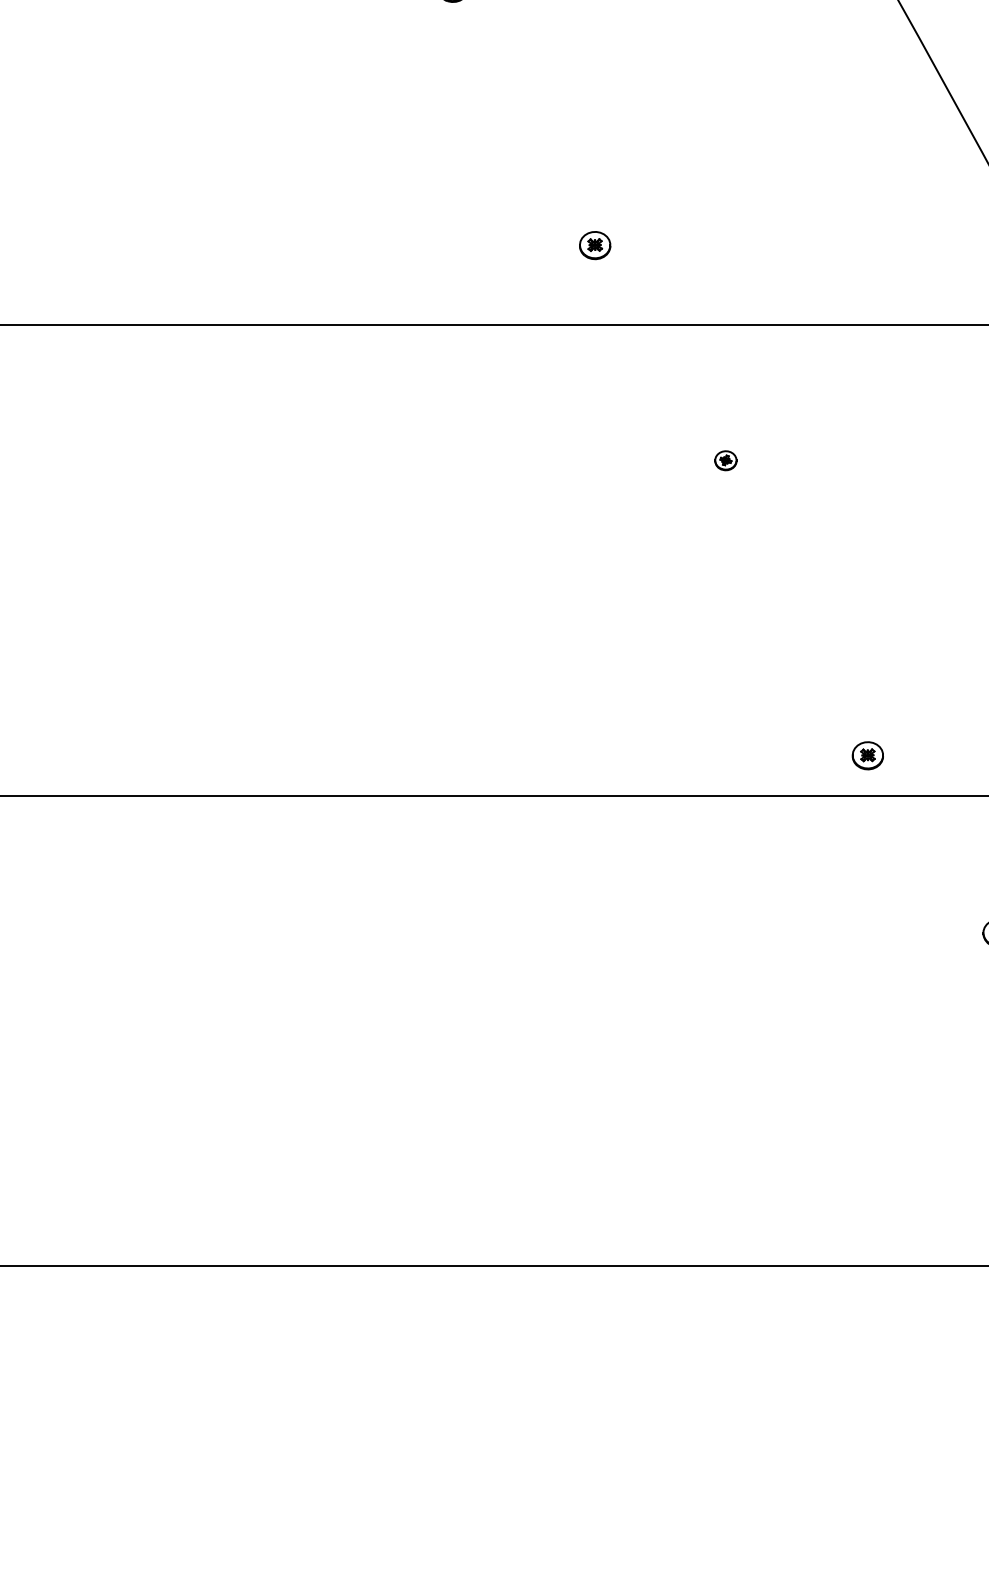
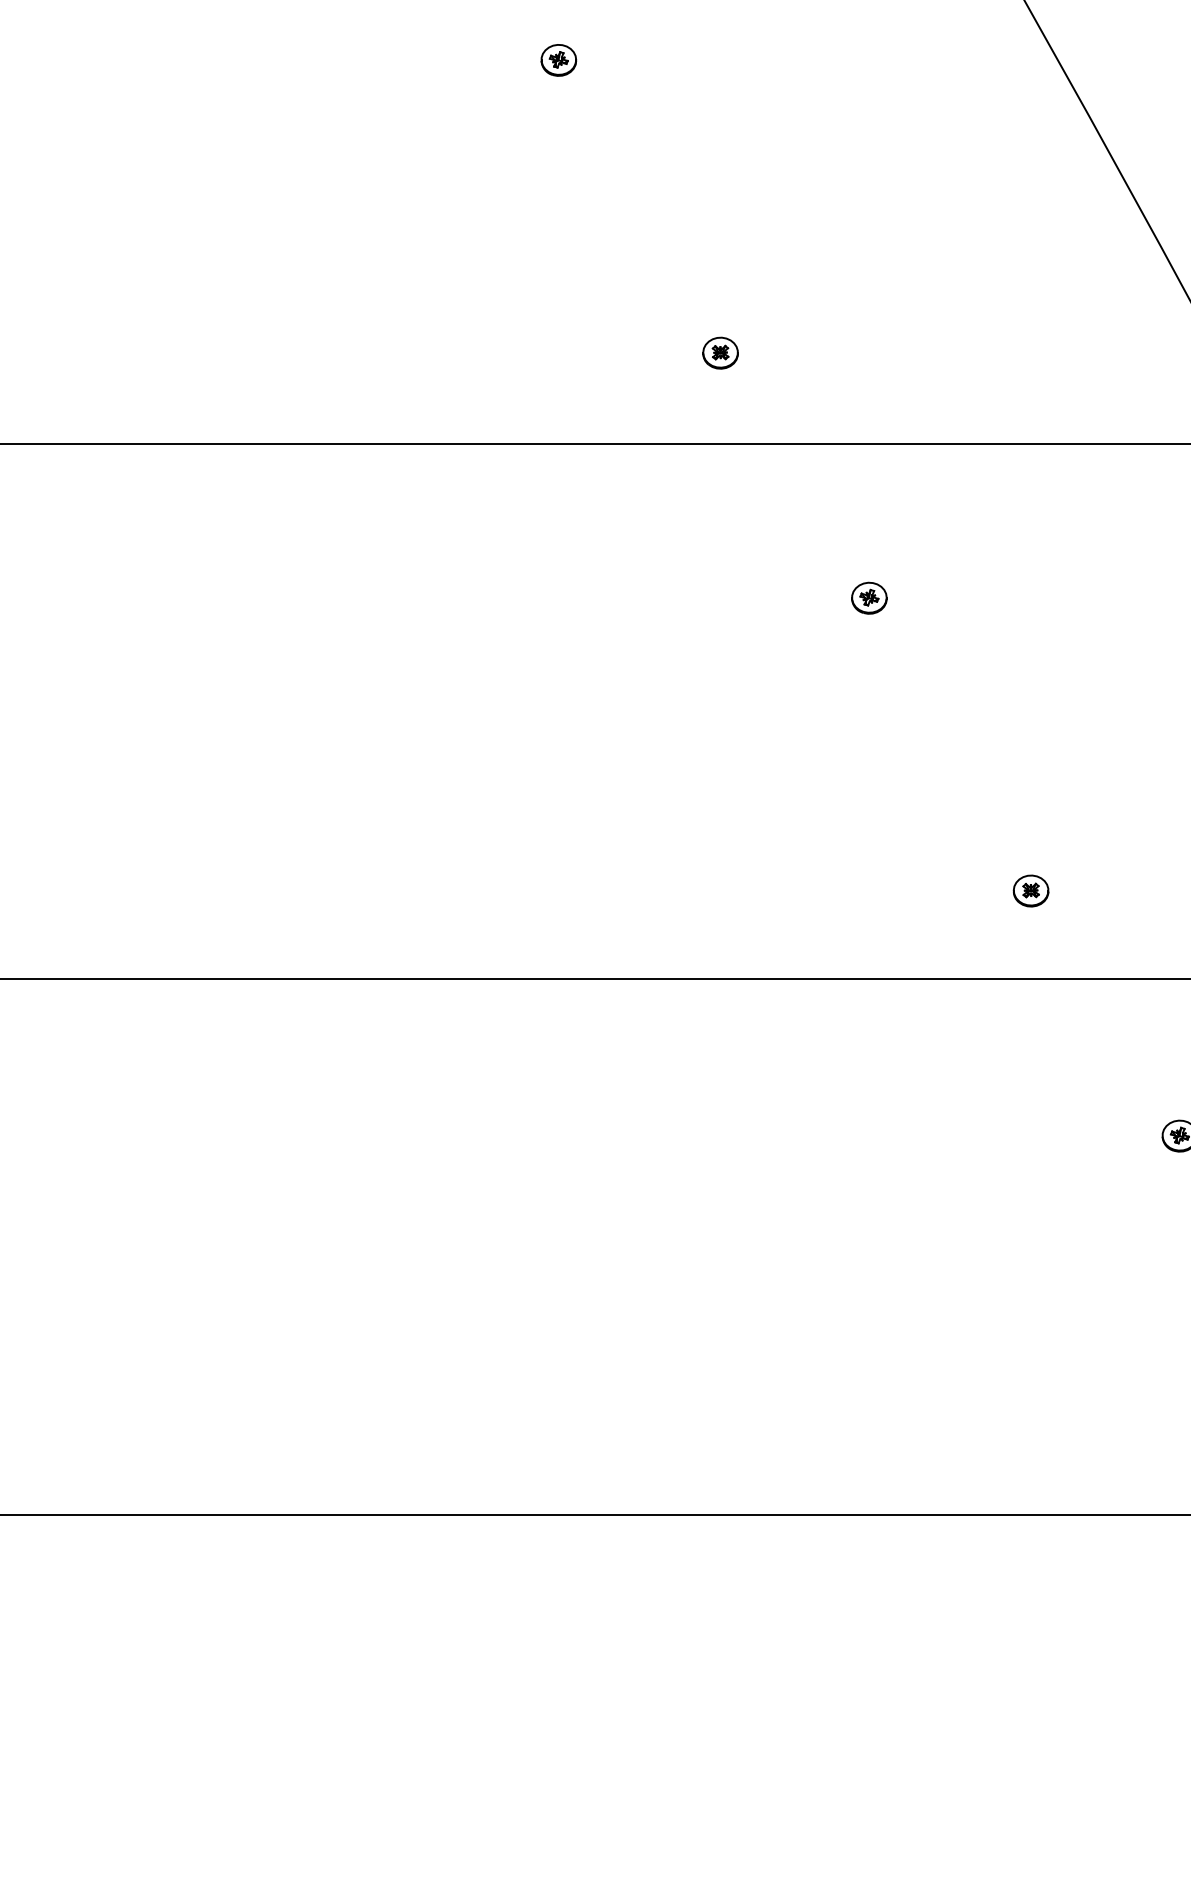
part: (725, 460) -> (869, 597), size x1.43
part: (867, 755) -> (1030, 890), moved

